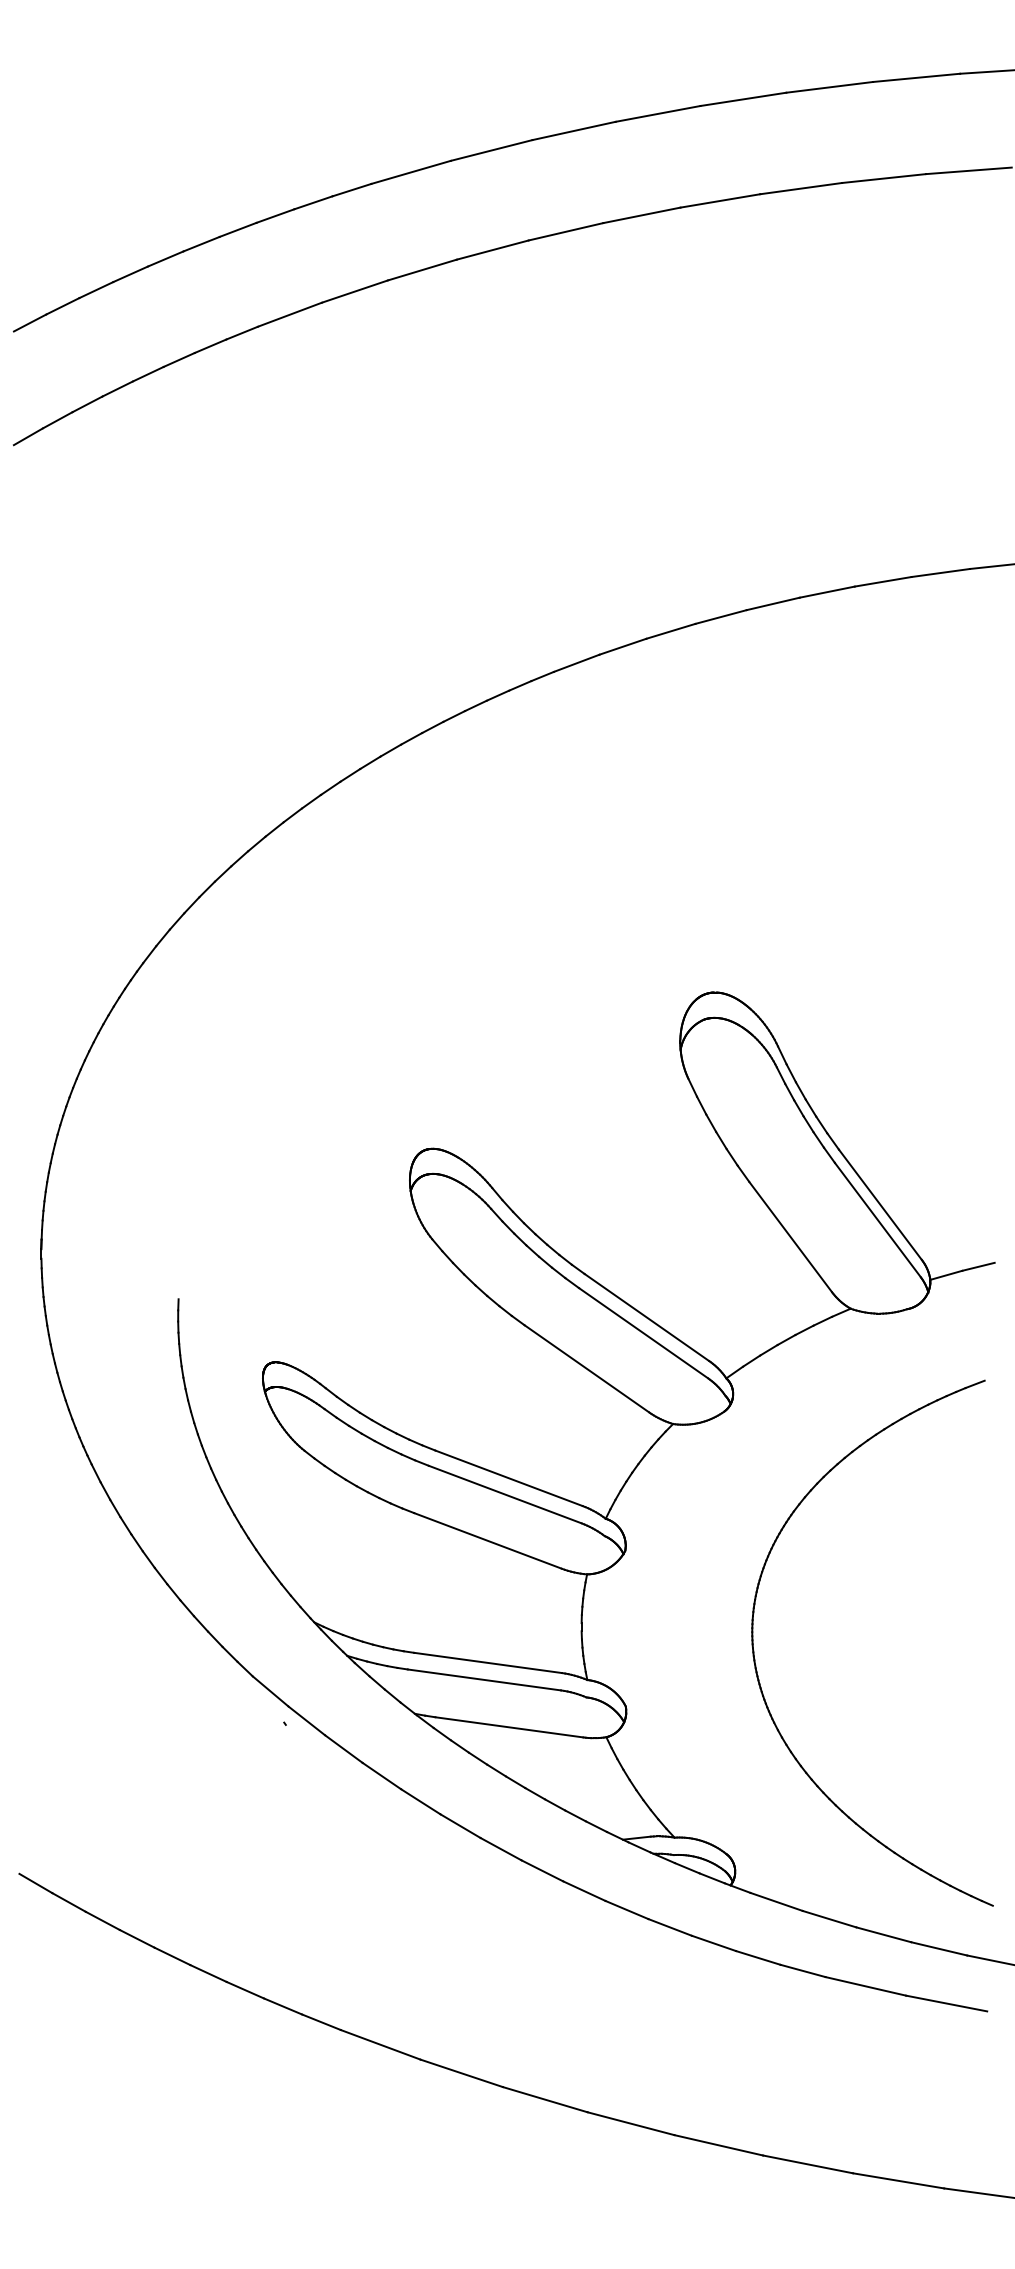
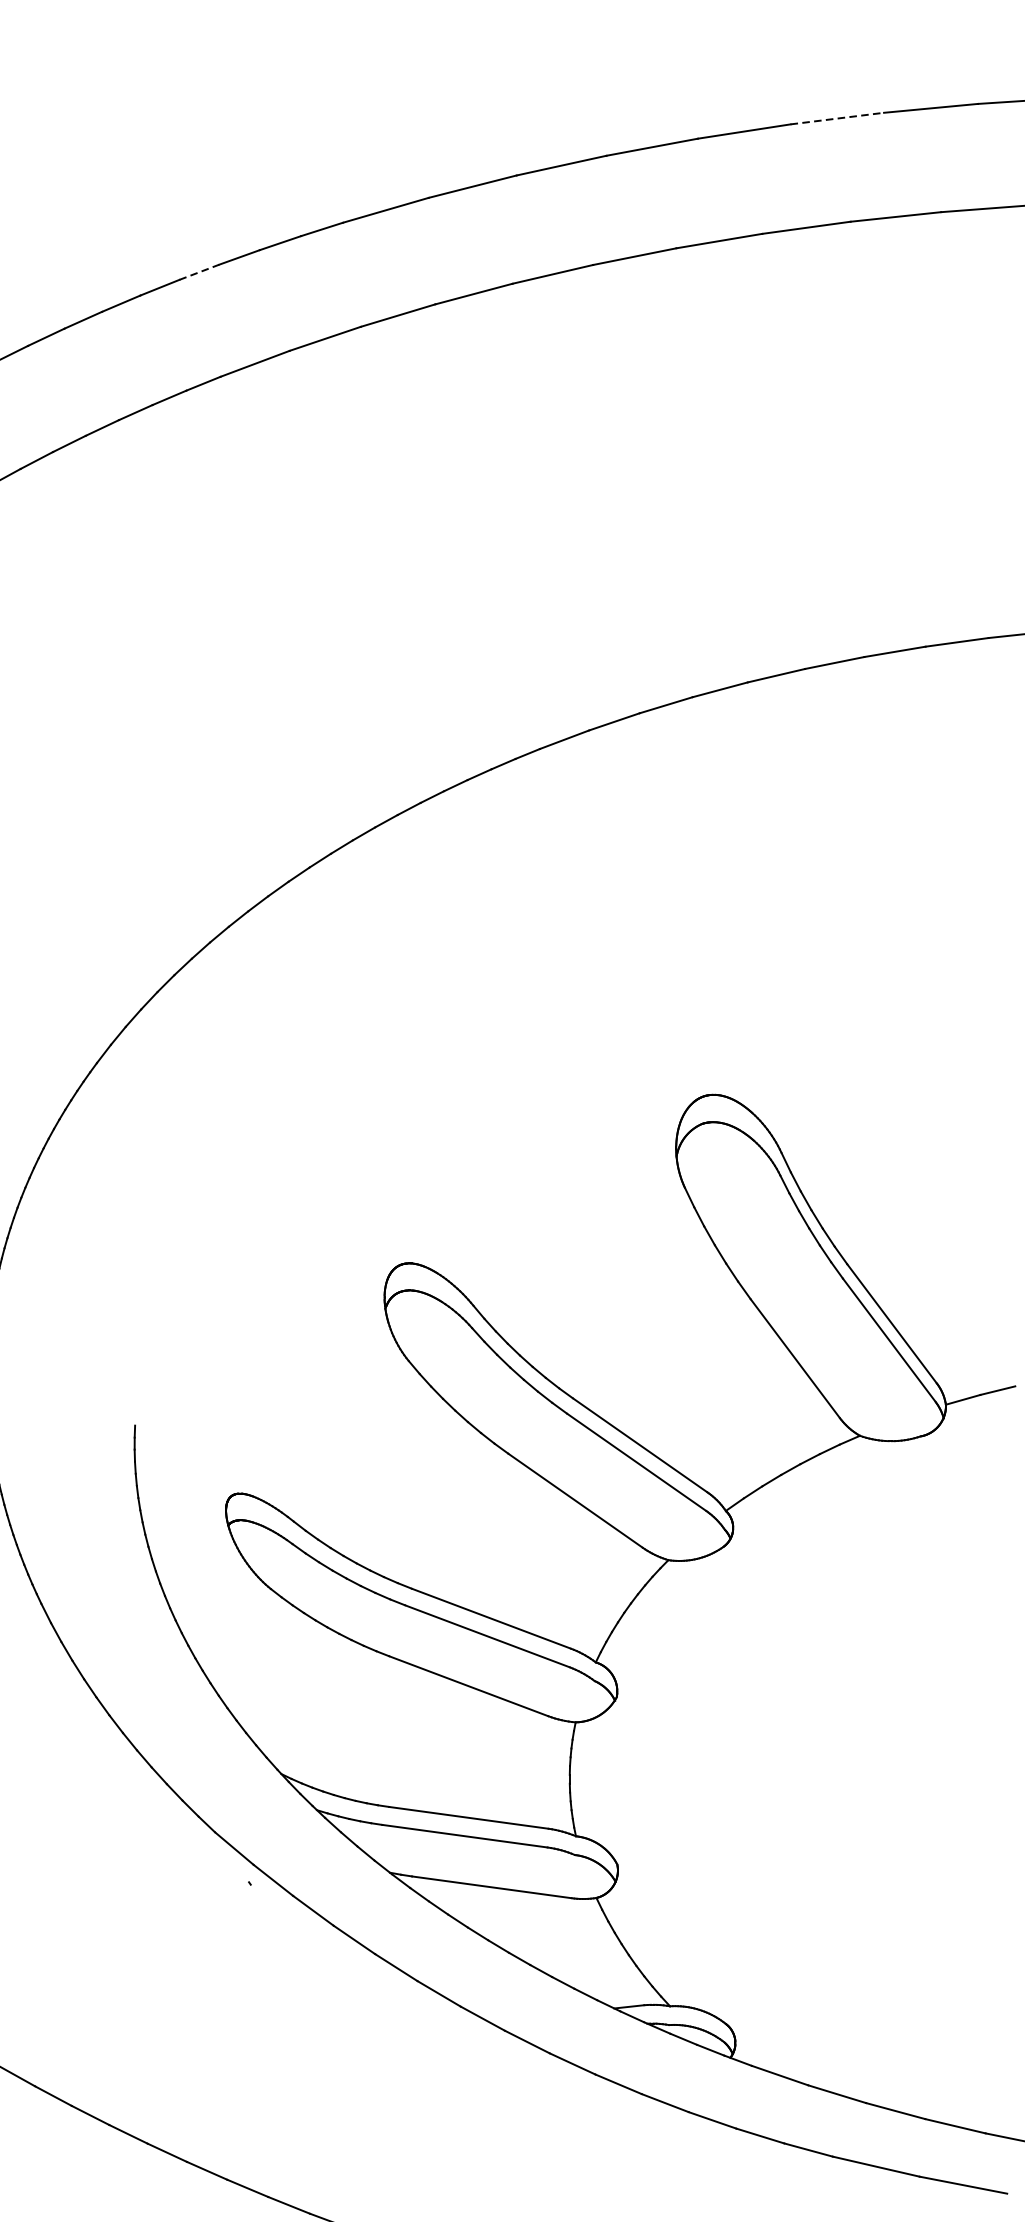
line: (829, 87) -> (837, 118), solid -> dashed
line: (238, 229) -> (199, 271), solid -> dashed
part: (755, 1659) -> (757, 1814), removed

